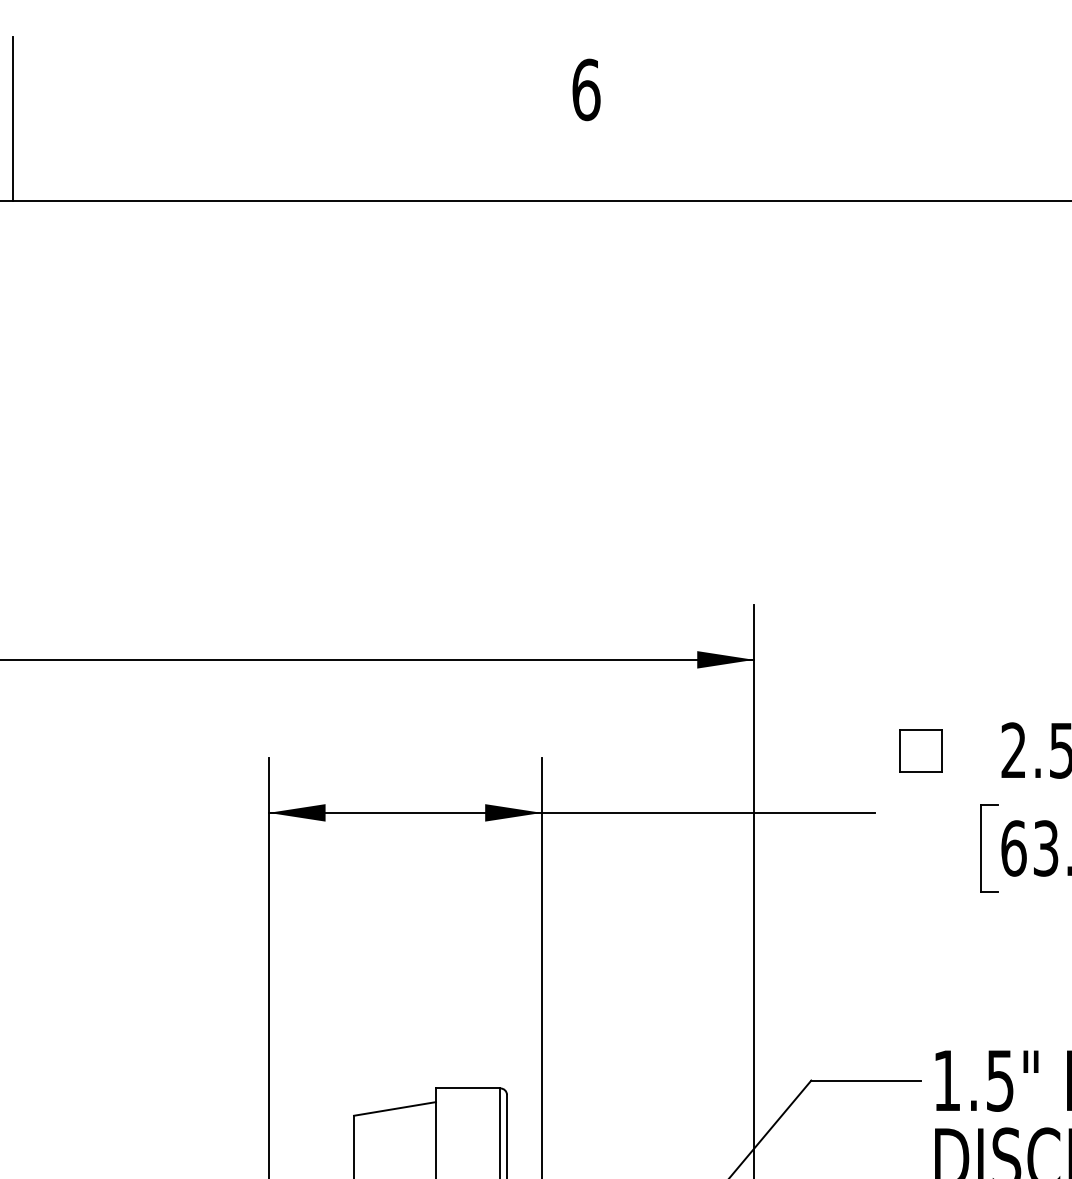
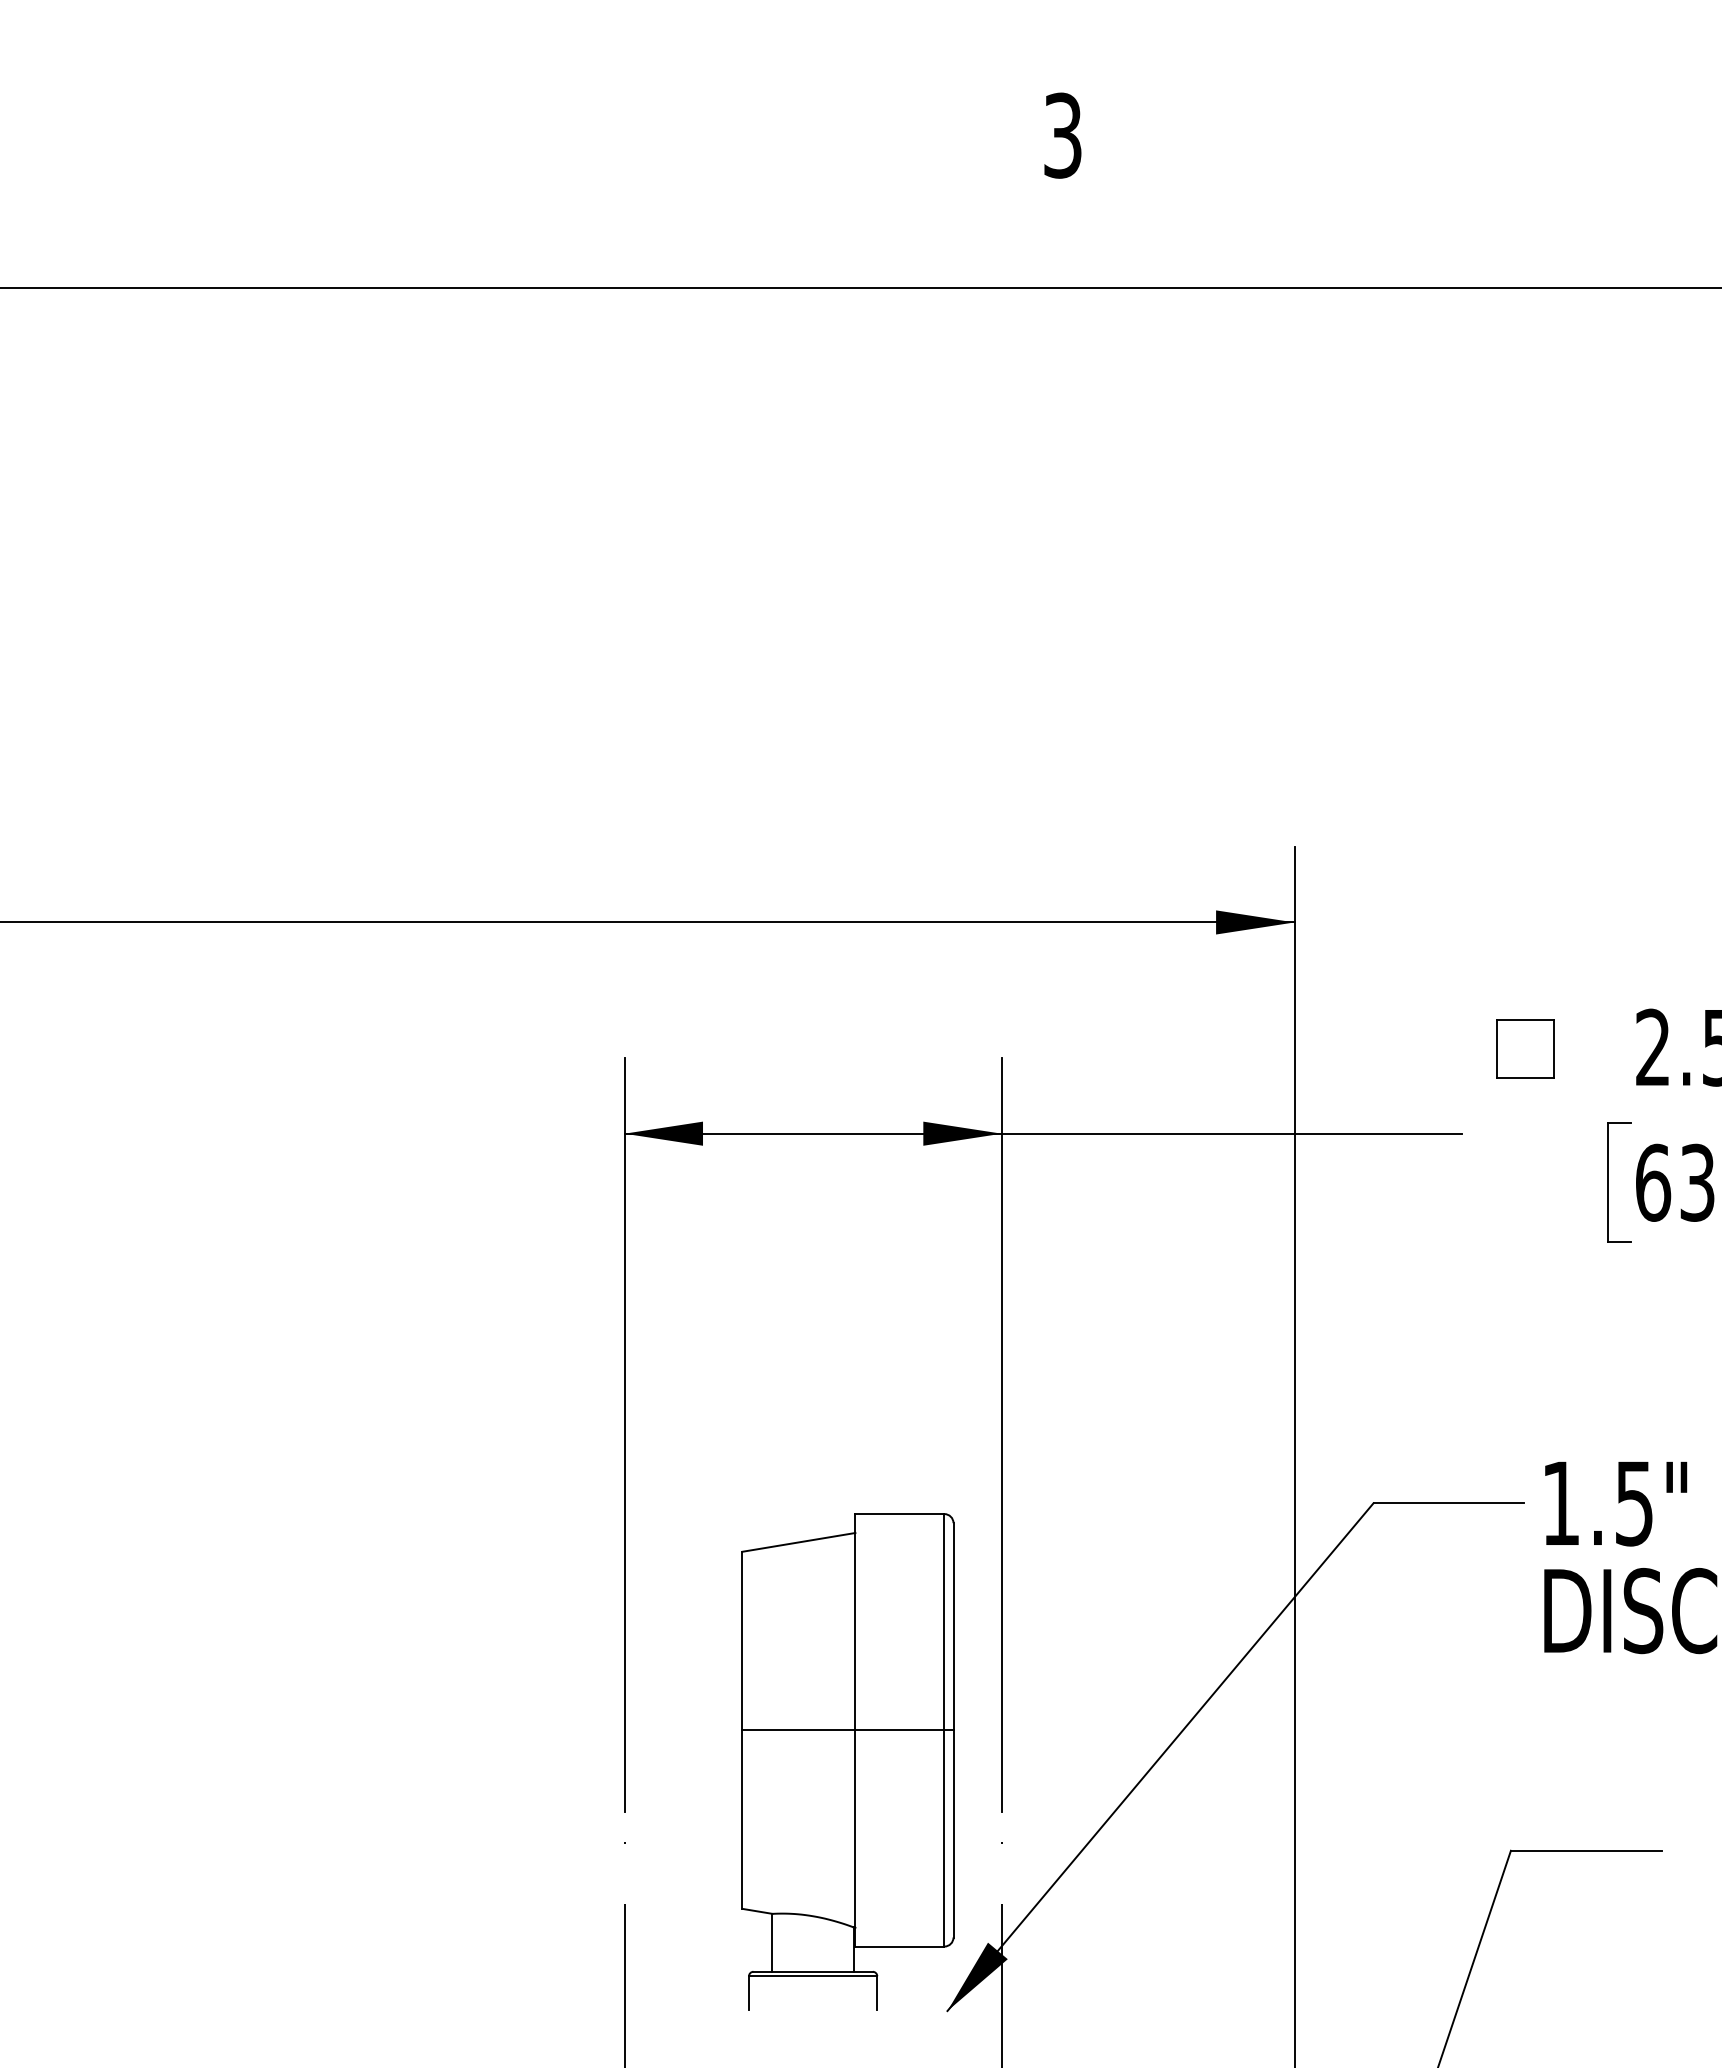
text: (586, 89) -> (1063, 135), 6 -> 3
line: (12, 118) -> (271, 175), removed

